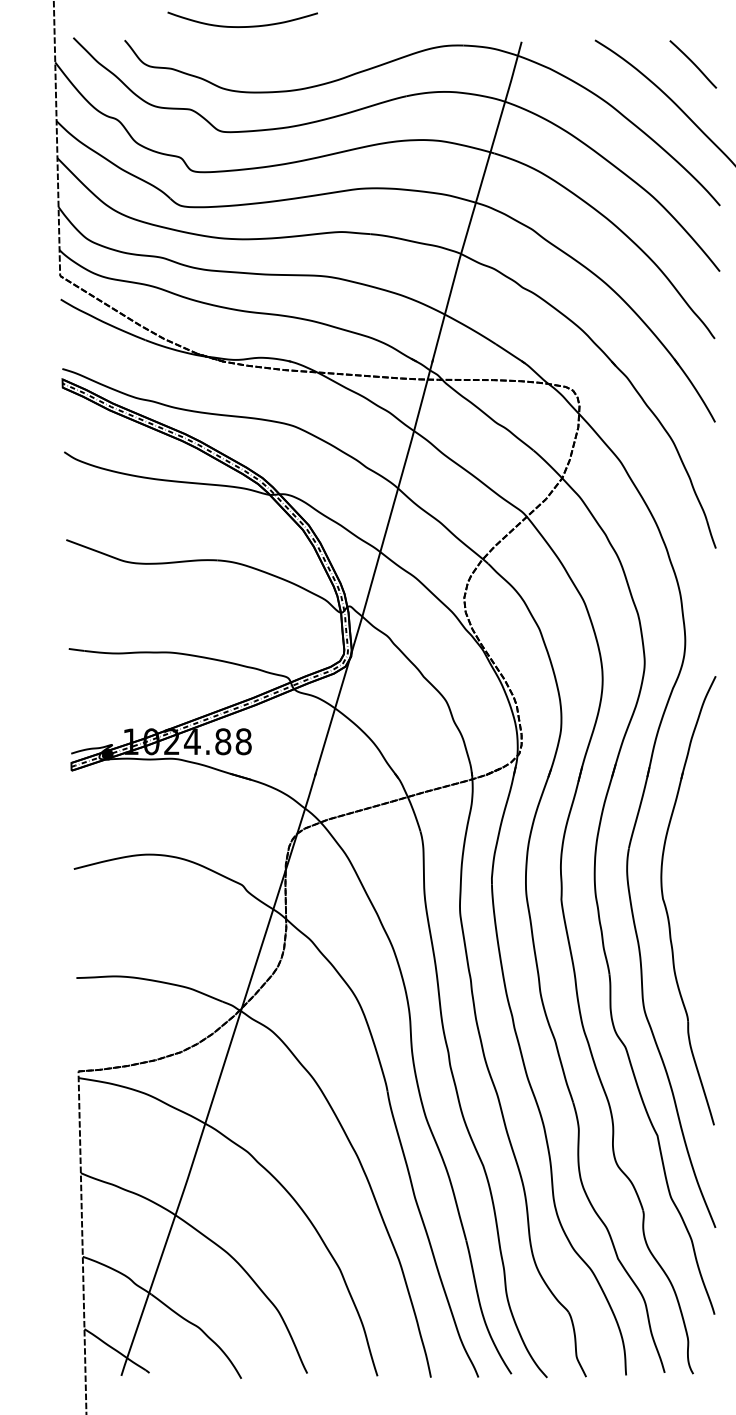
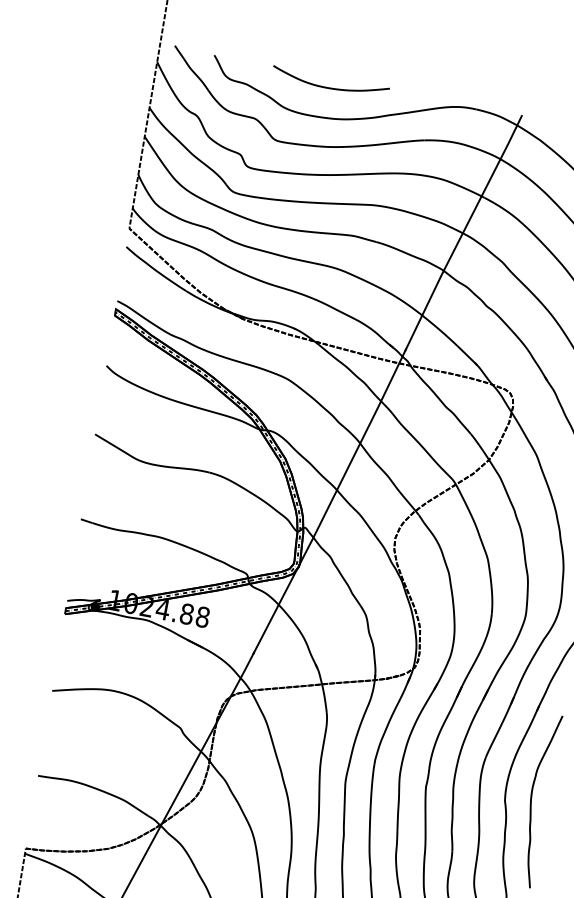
curve: (242, 26) -> (329, 87), moved
curve: (696, 892) -> (531, 801), added

